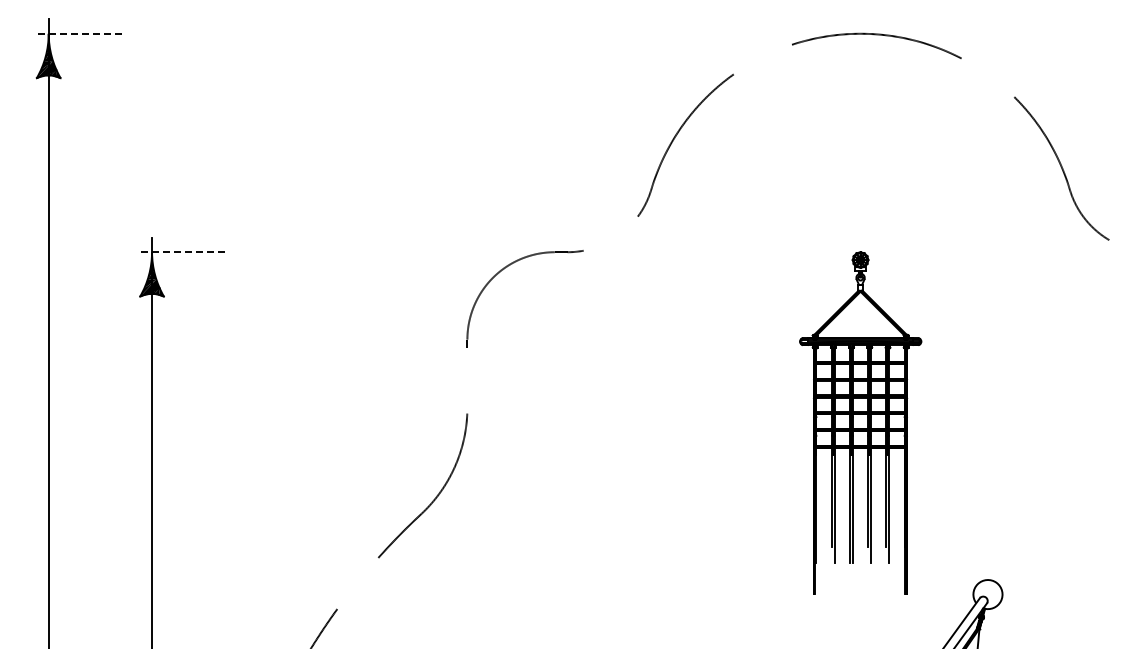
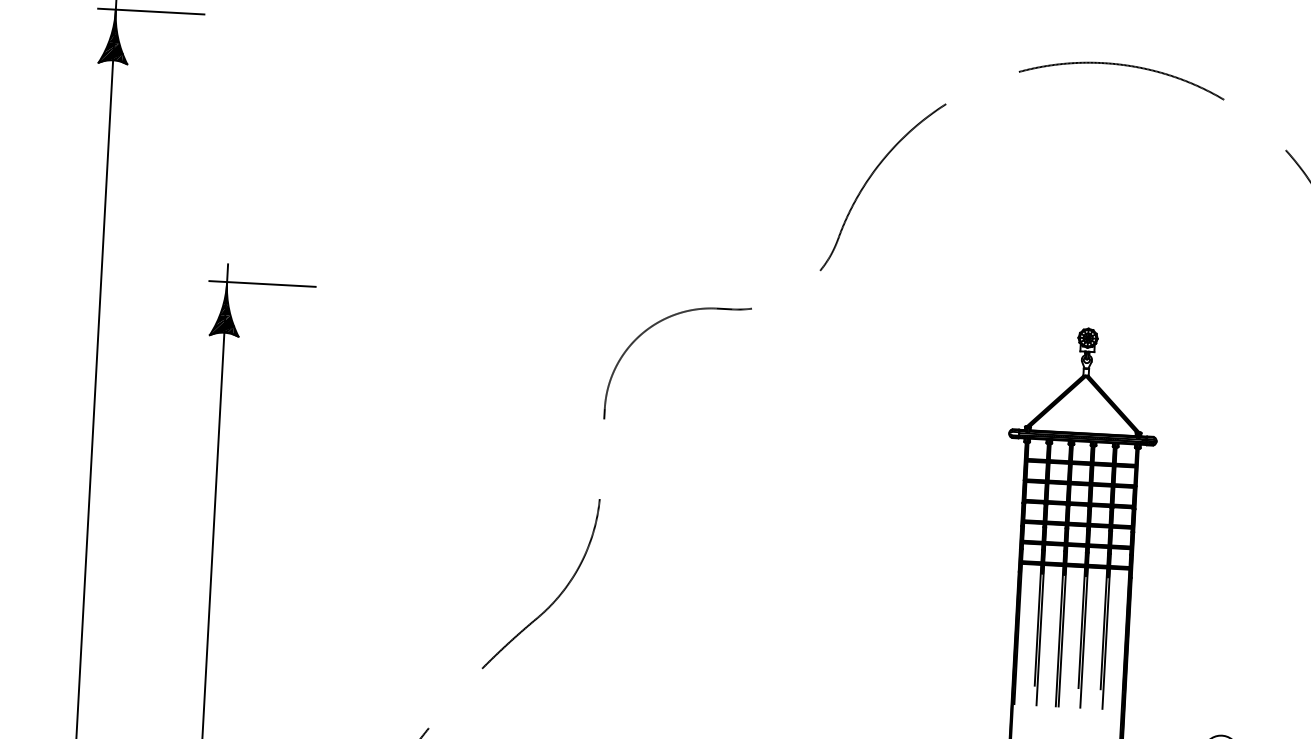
line: (77, 33) -> (150, 11), dashed -> solid
line: (181, 252) -> (262, 284), dashed -> solid

